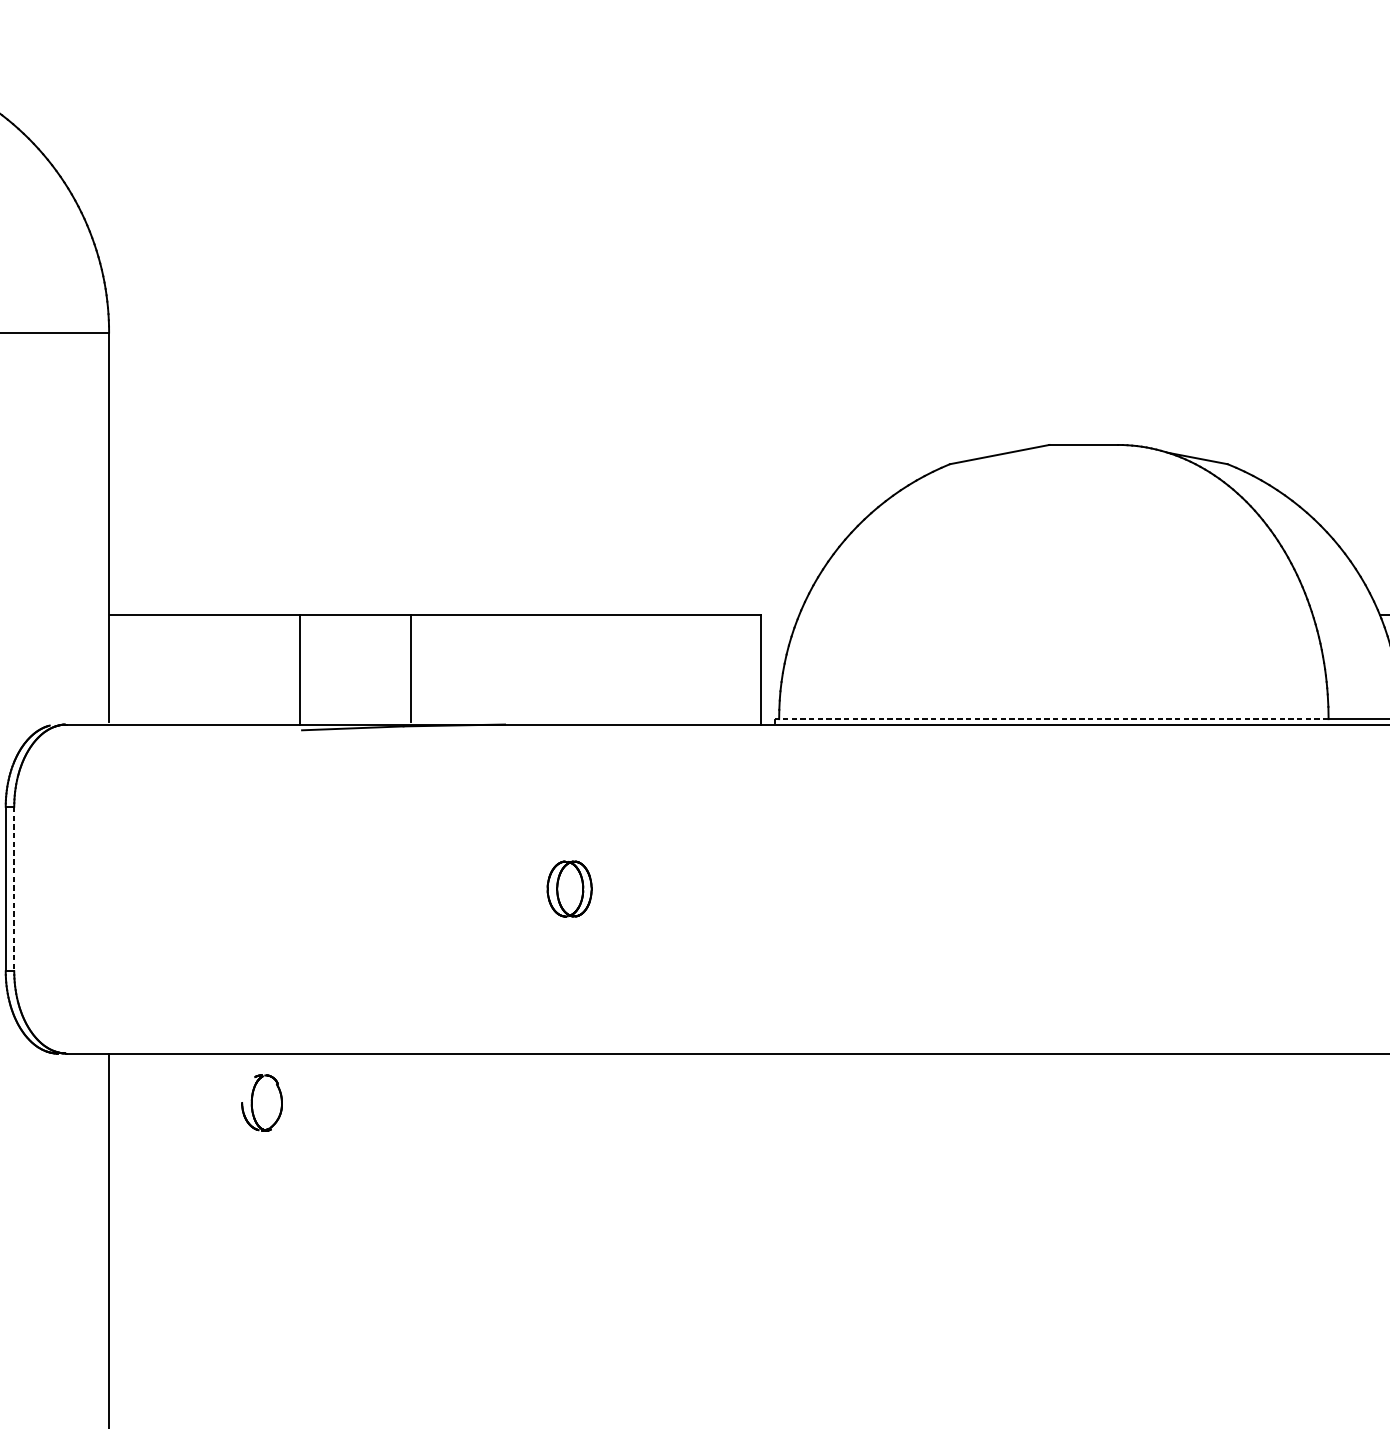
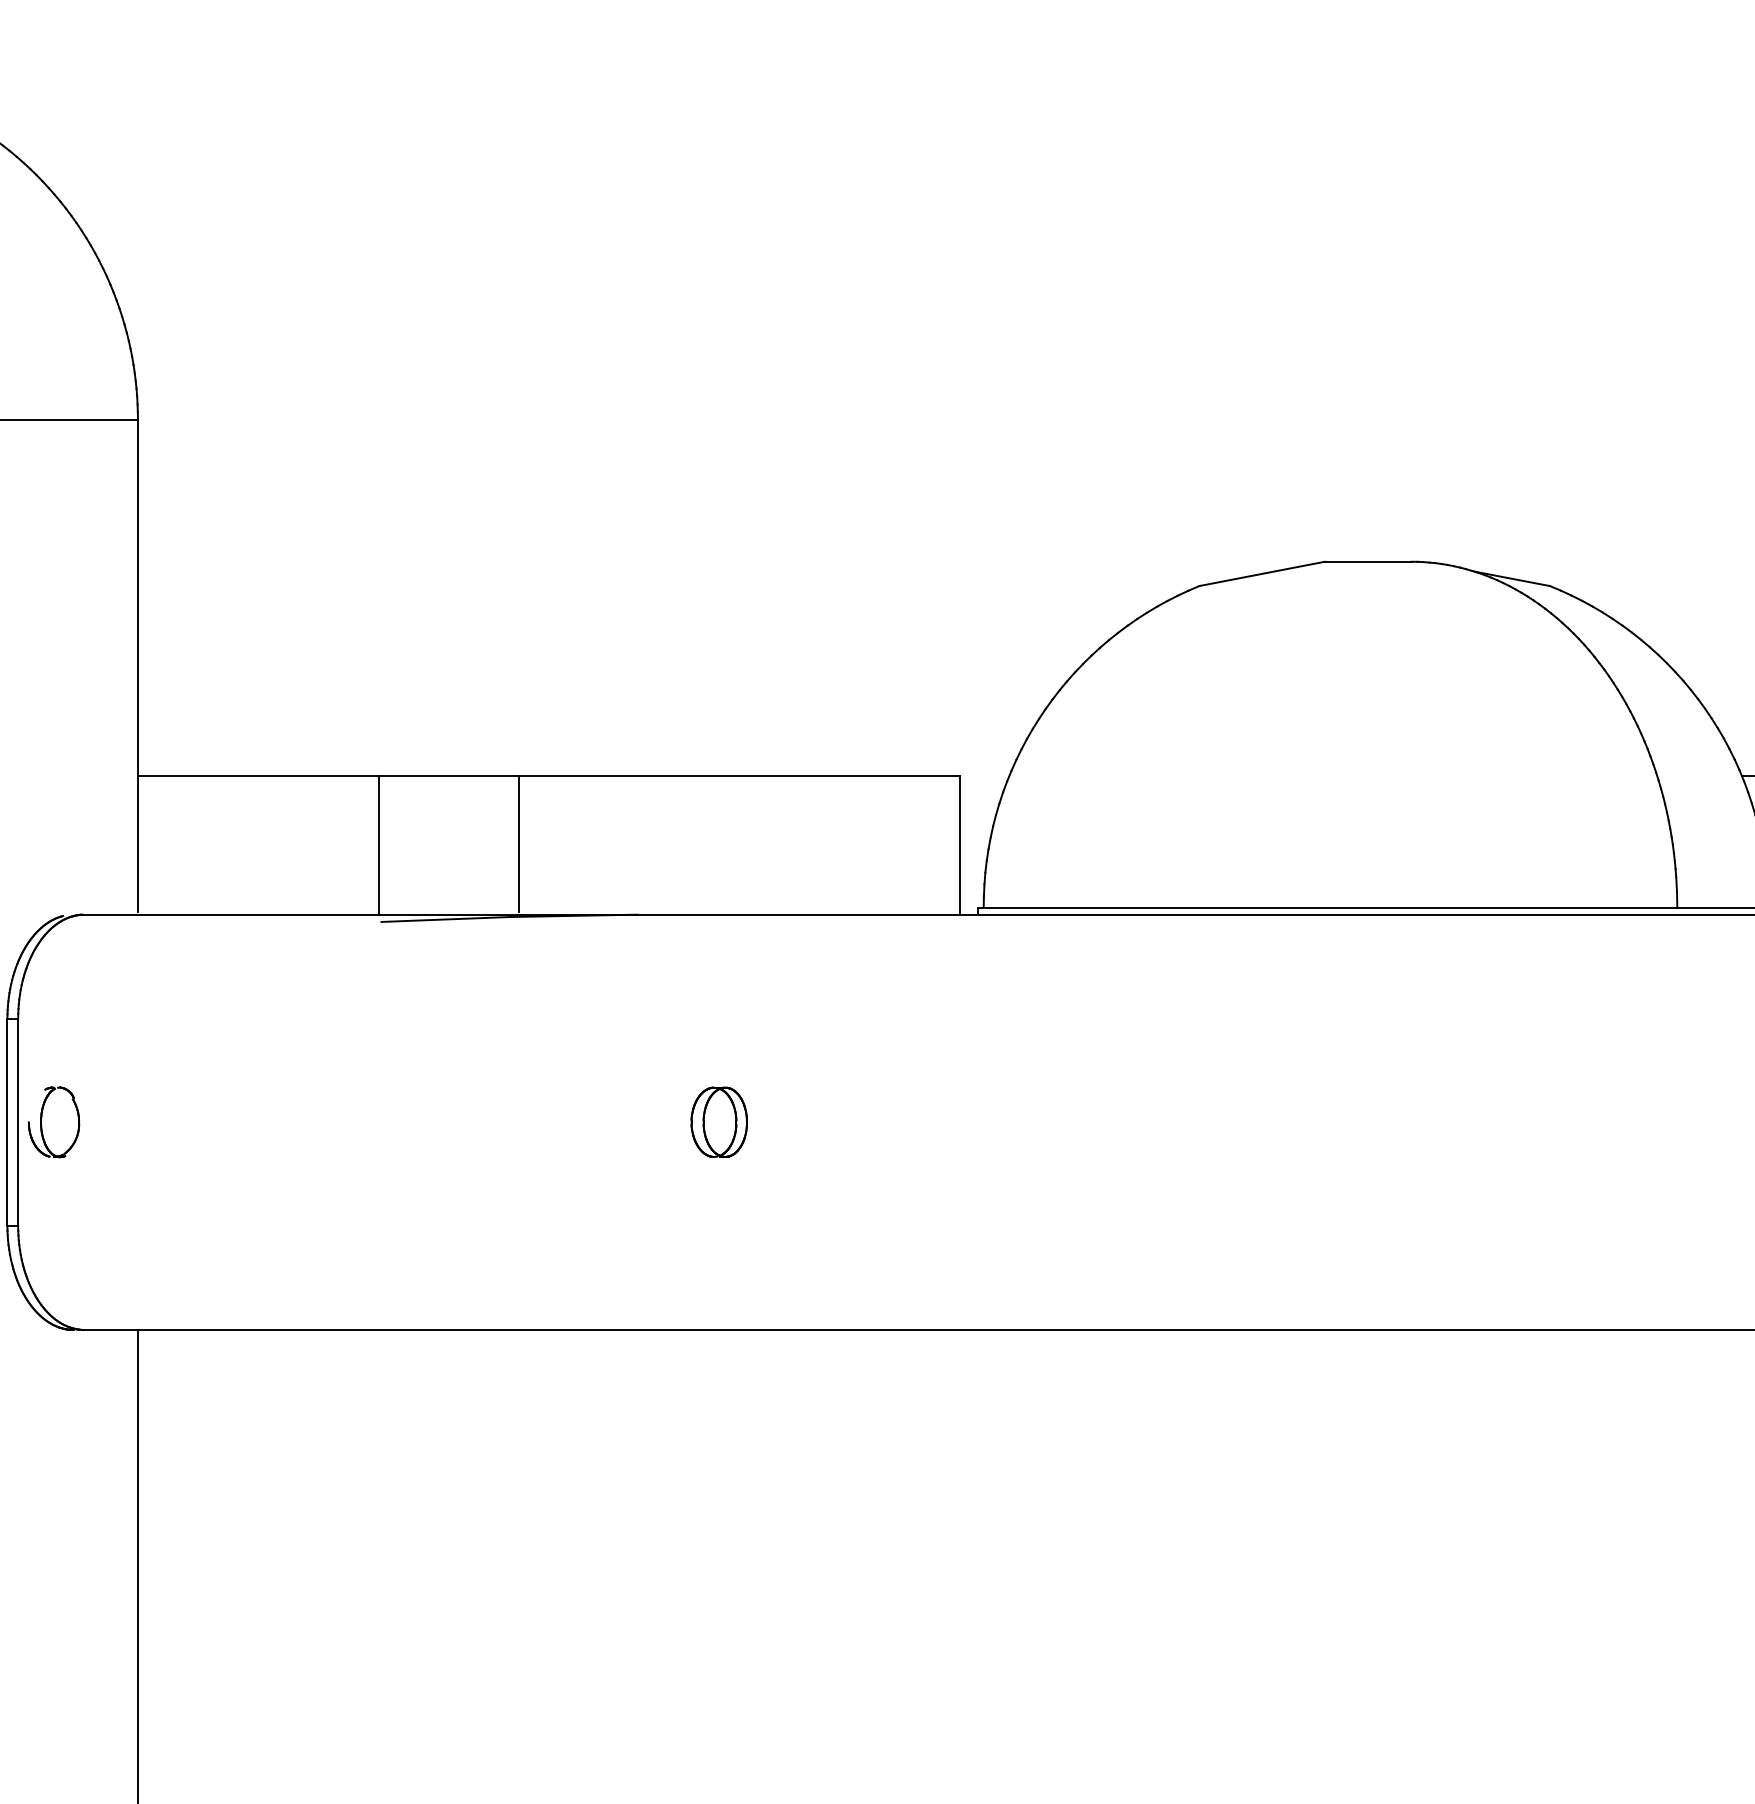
line: (1051, 718) -> (1327, 907), dashed -> solid
line: (14, 889) -> (18, 1122), dashed -> solid
part: (252, 1105) -> (42, 1125), moved

